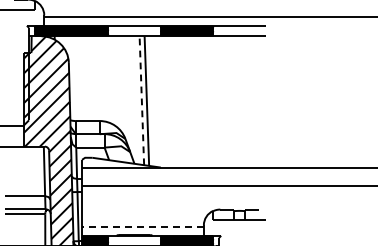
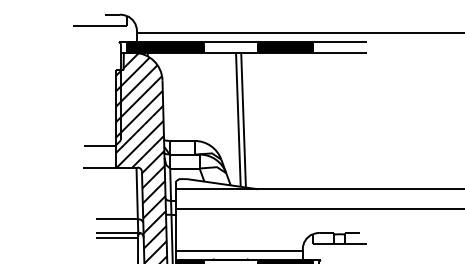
line: (141, 100) -> (238, 119), dashed -> solid
line: (142, 227) -> (239, 251), dashed -> solid

